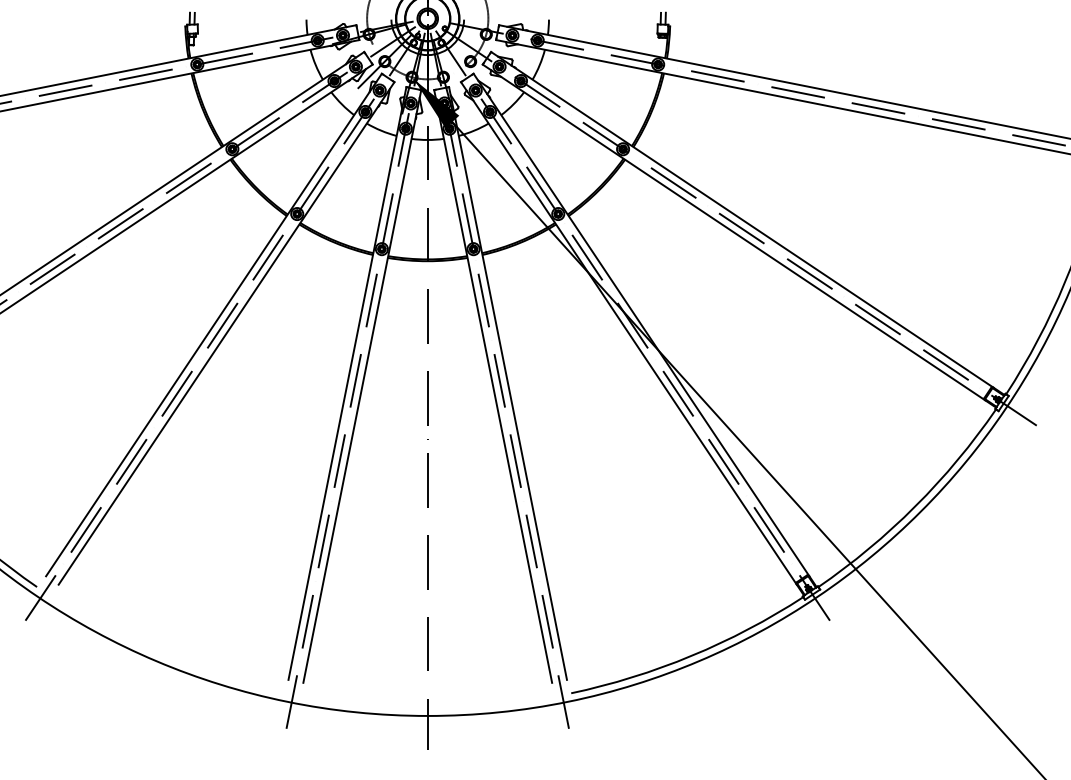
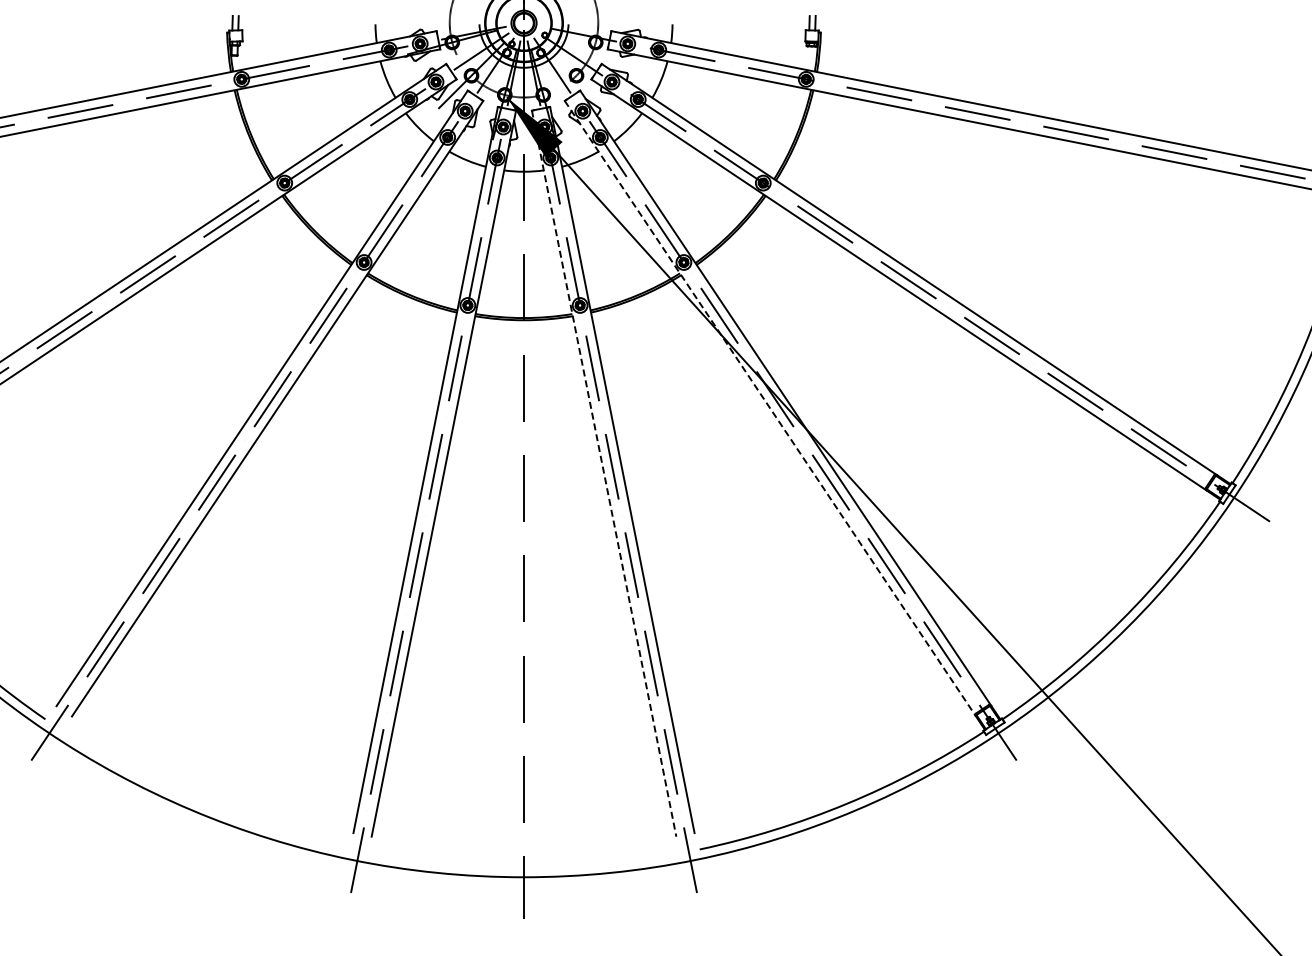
line: (628, 334) -> (770, 409), solid -> dashed
line: (493, 387) -> (604, 474), solid -> dashed

